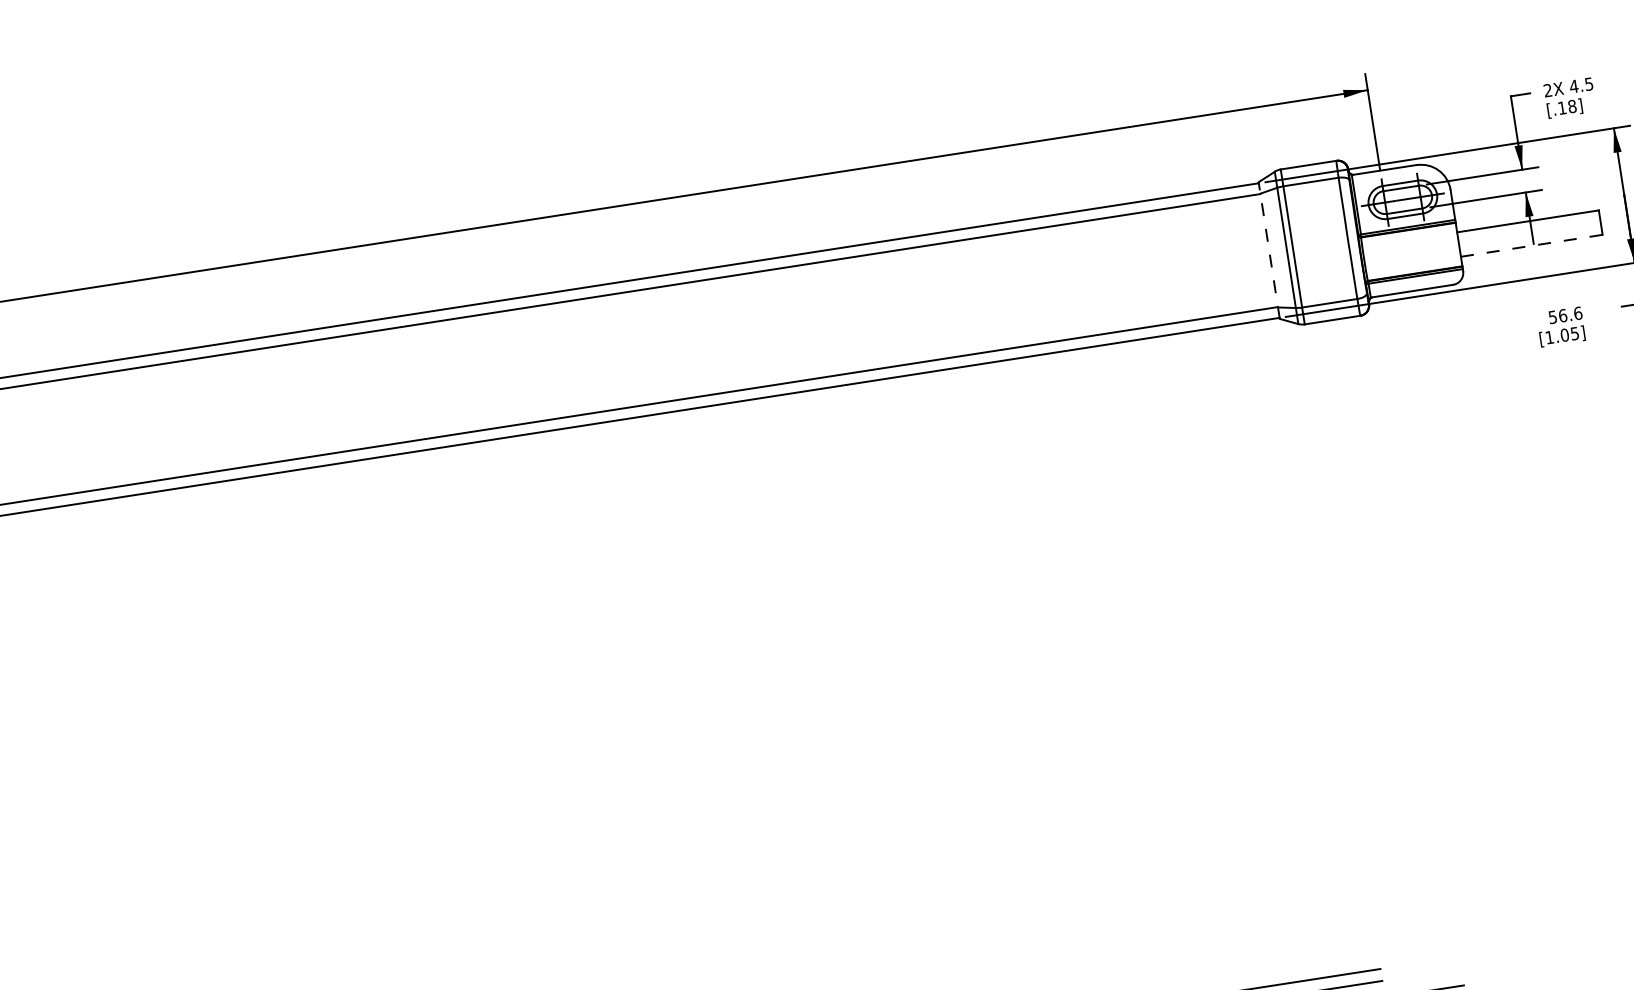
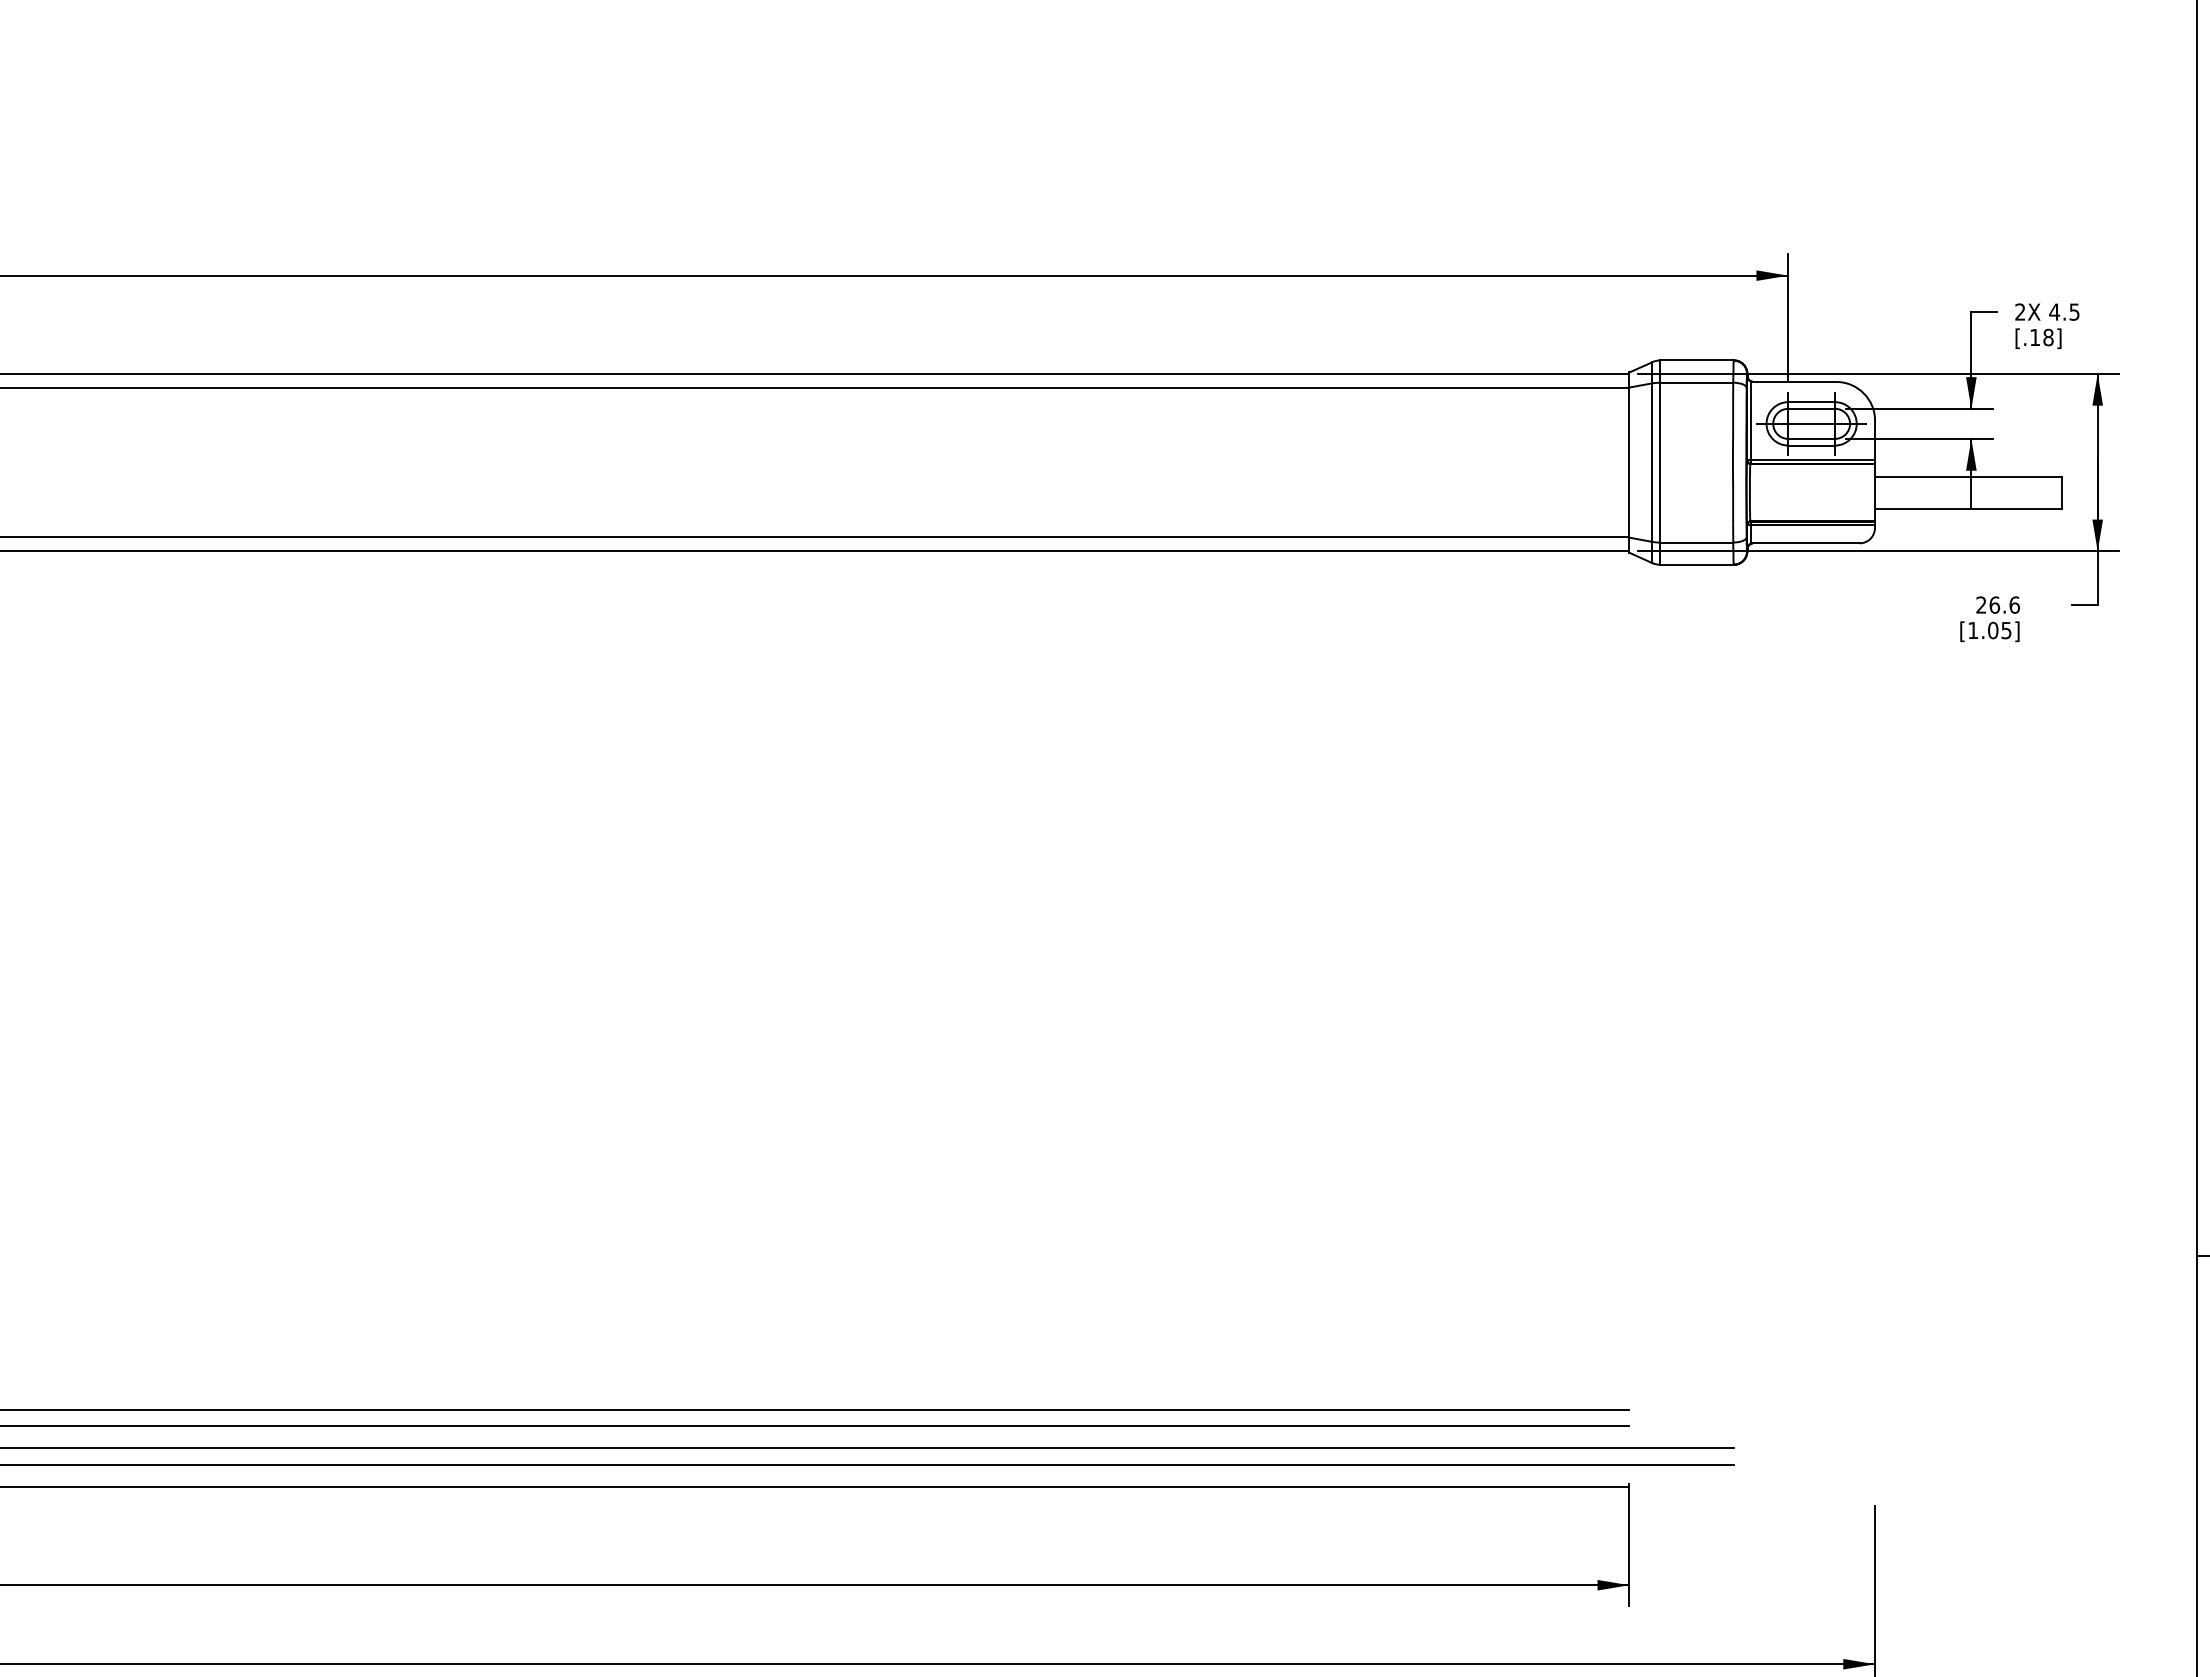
line: (1531, 245) -> (1968, 508), dashed -> solid
line: (1269, 250) -> (1629, 462), dashed -> solid
text: (1552, 316) -> (1981, 604), 56.6 -> 26.6

